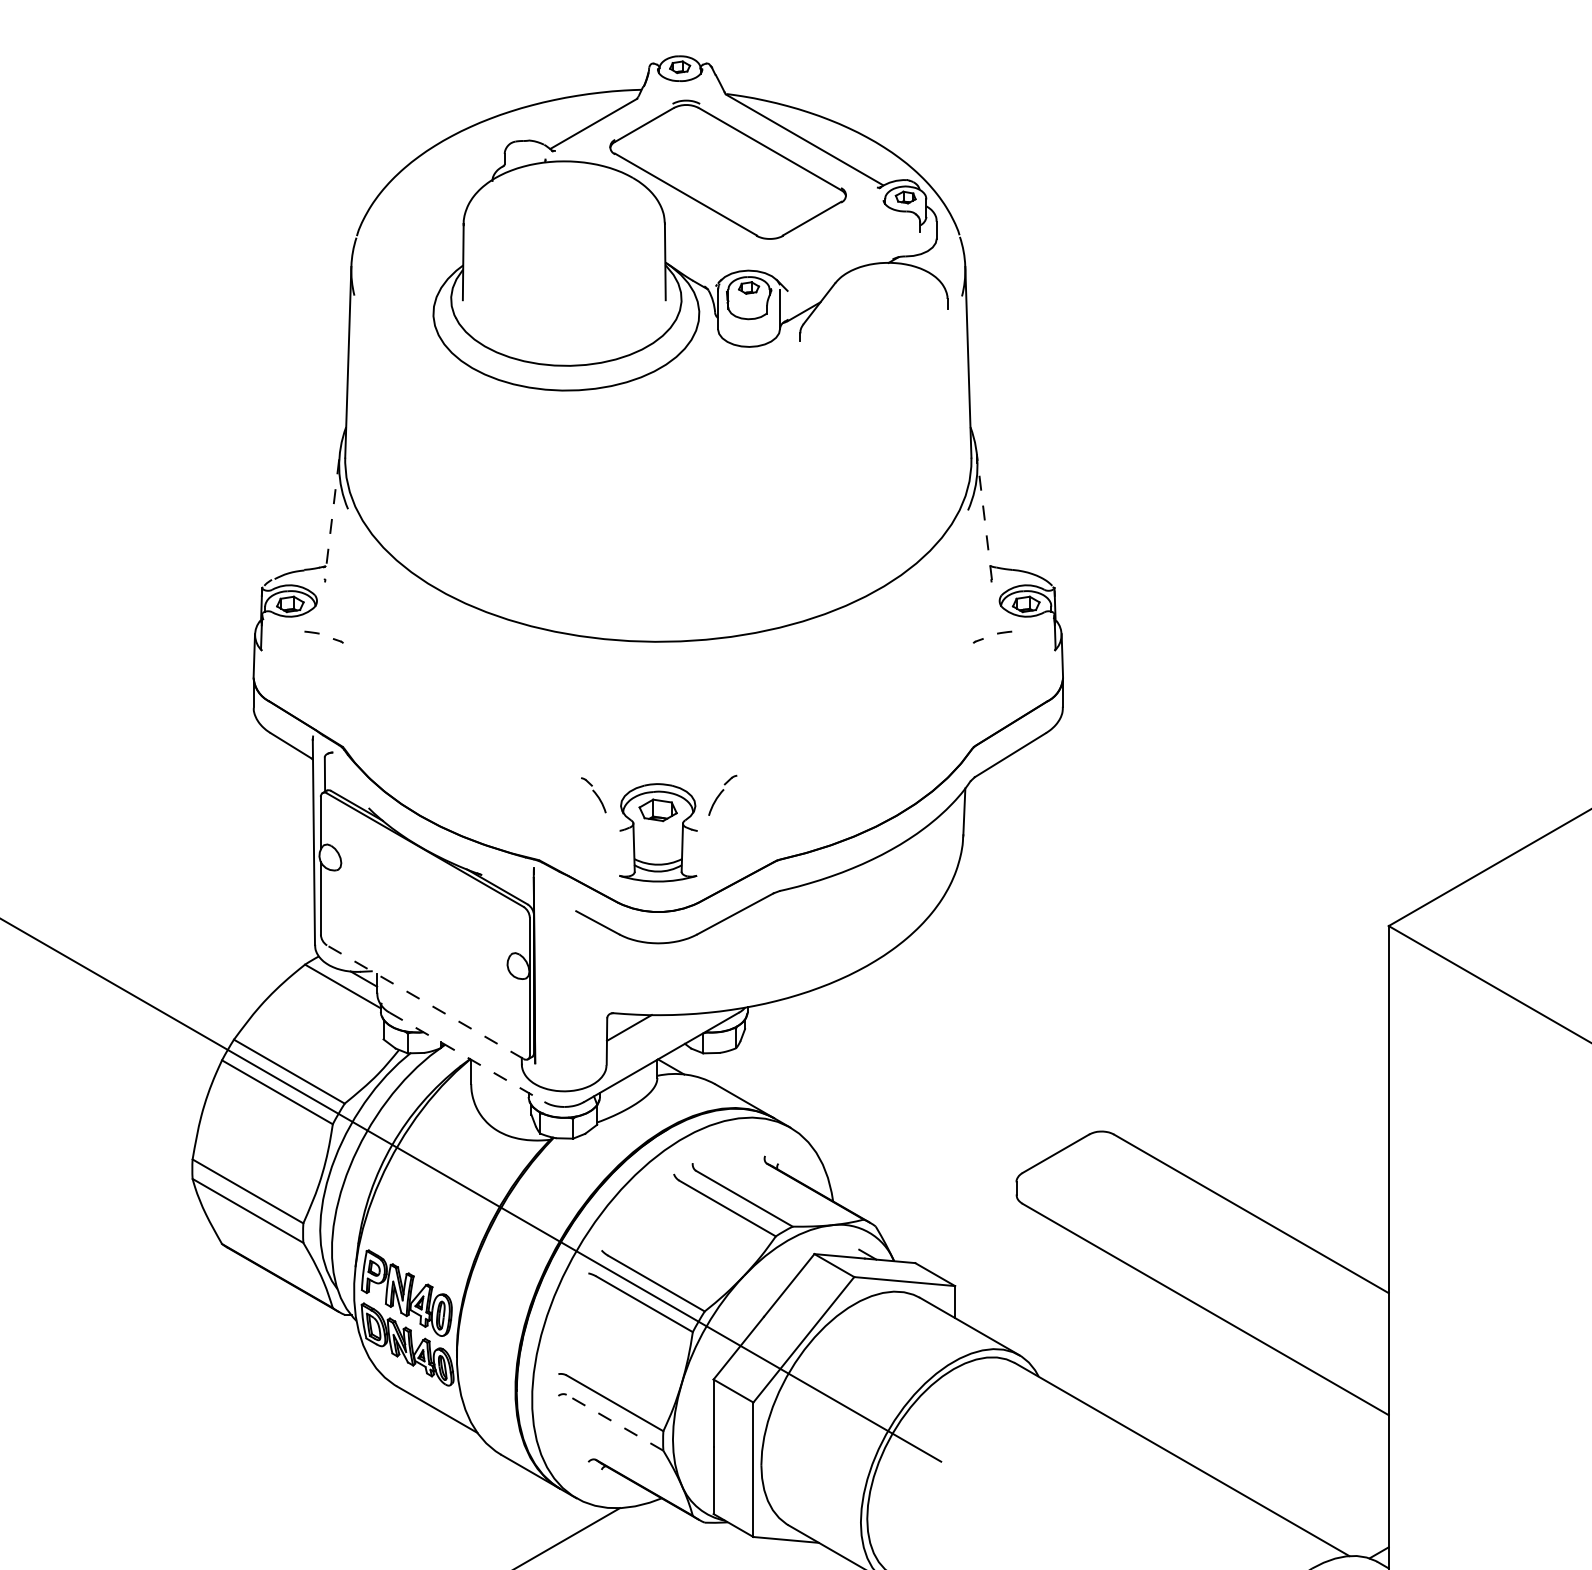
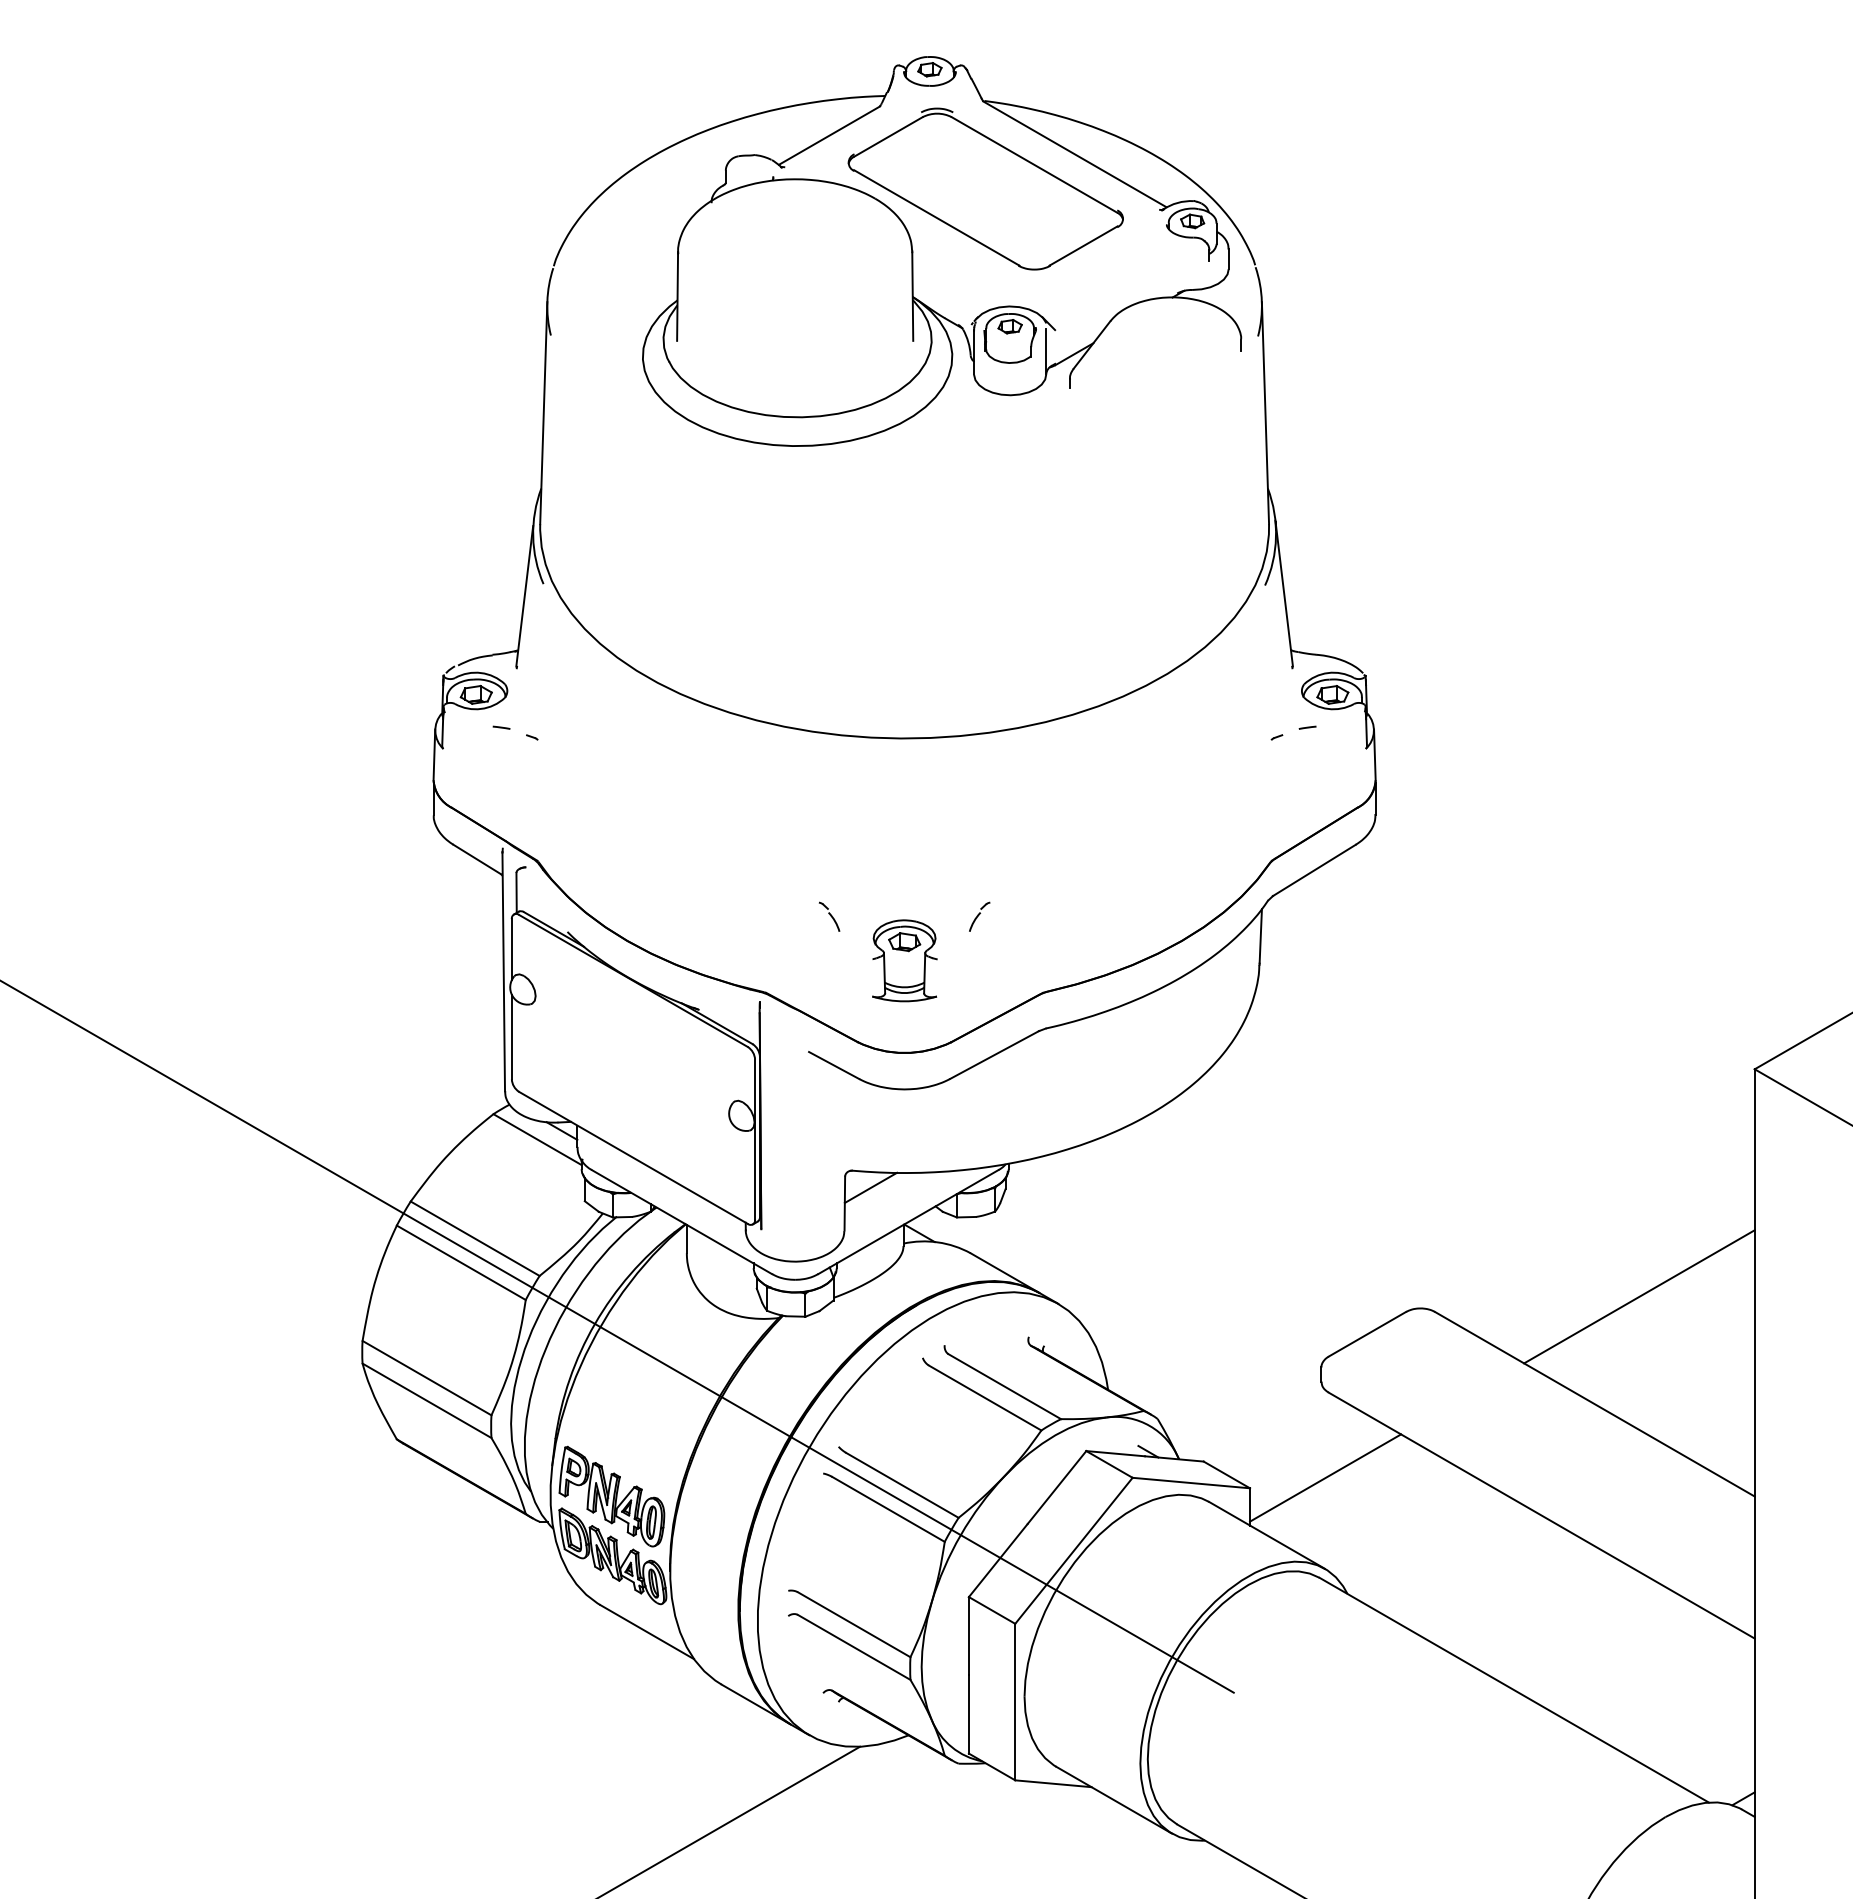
line: (984, 517) -> (1284, 593), dashed -> solid
line: (331, 519) -> (524, 596), dashed -> solid
part: (593, 794) -> (829, 916), size x0.71
part: (722, 794) -> (979, 916), size x0.62
part: (658, 832) -> (904, 960), size x0.71
line: (425, 1001) -> (633, 1157), dashed -> solid
line: (466, 1057) -> (681, 1222), dashed -> solid
line: (1289, 1121) -> (1639, 1296), added
line: (1019, 1276) -> (1325, 1477), added
line: (615, 1422) -> (854, 1647), dashed -> solid

